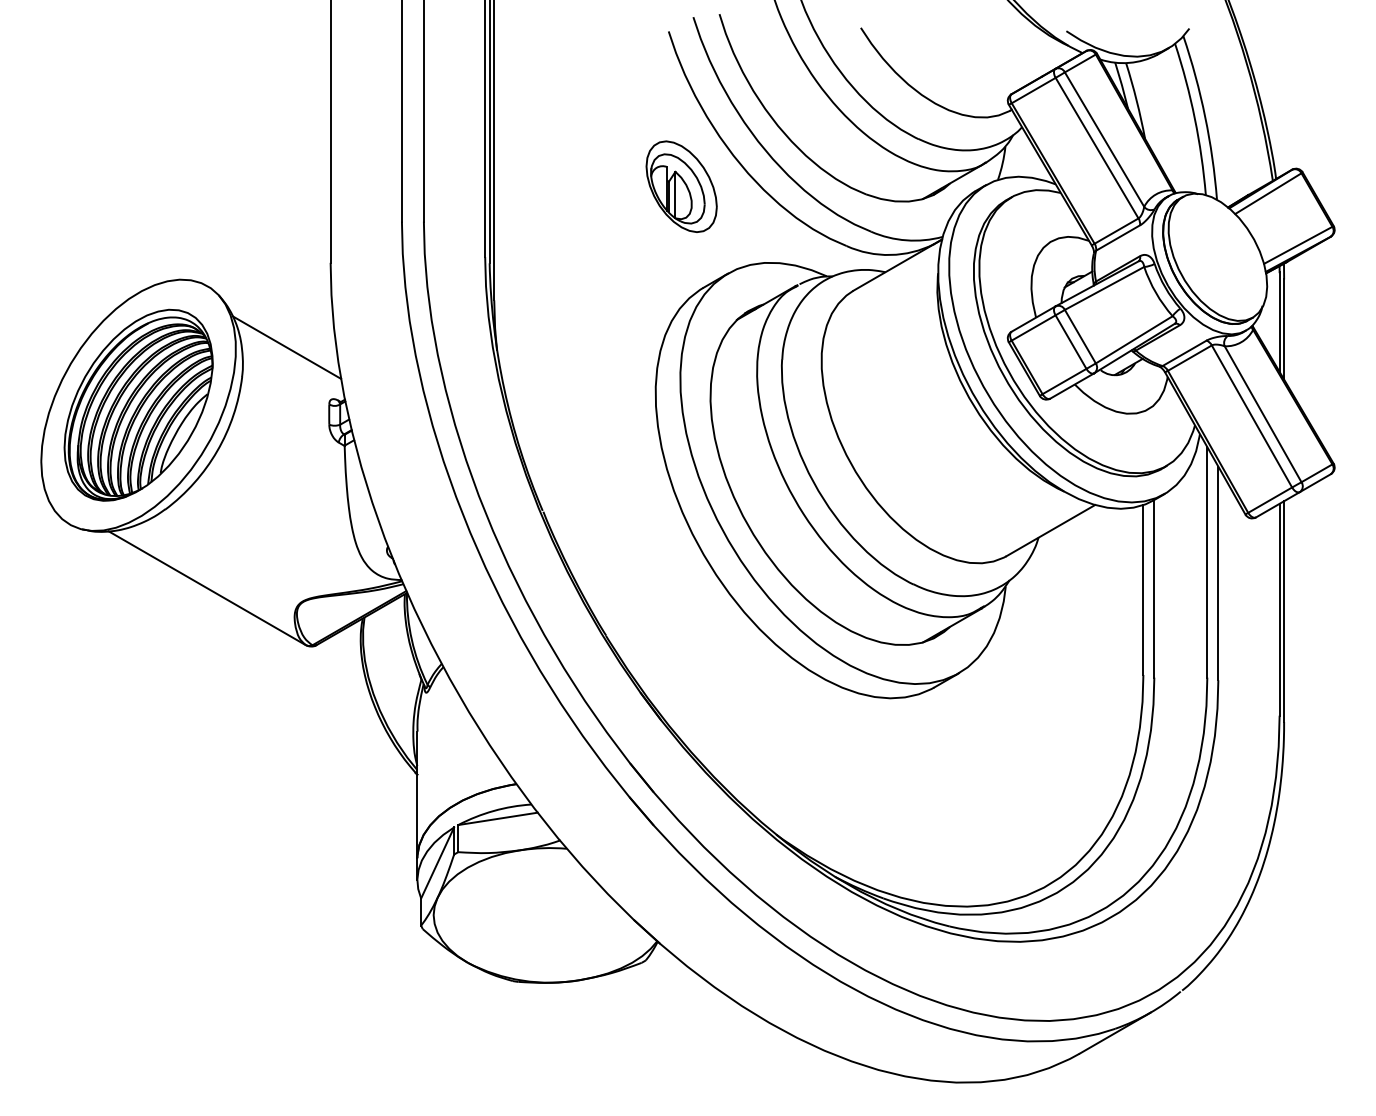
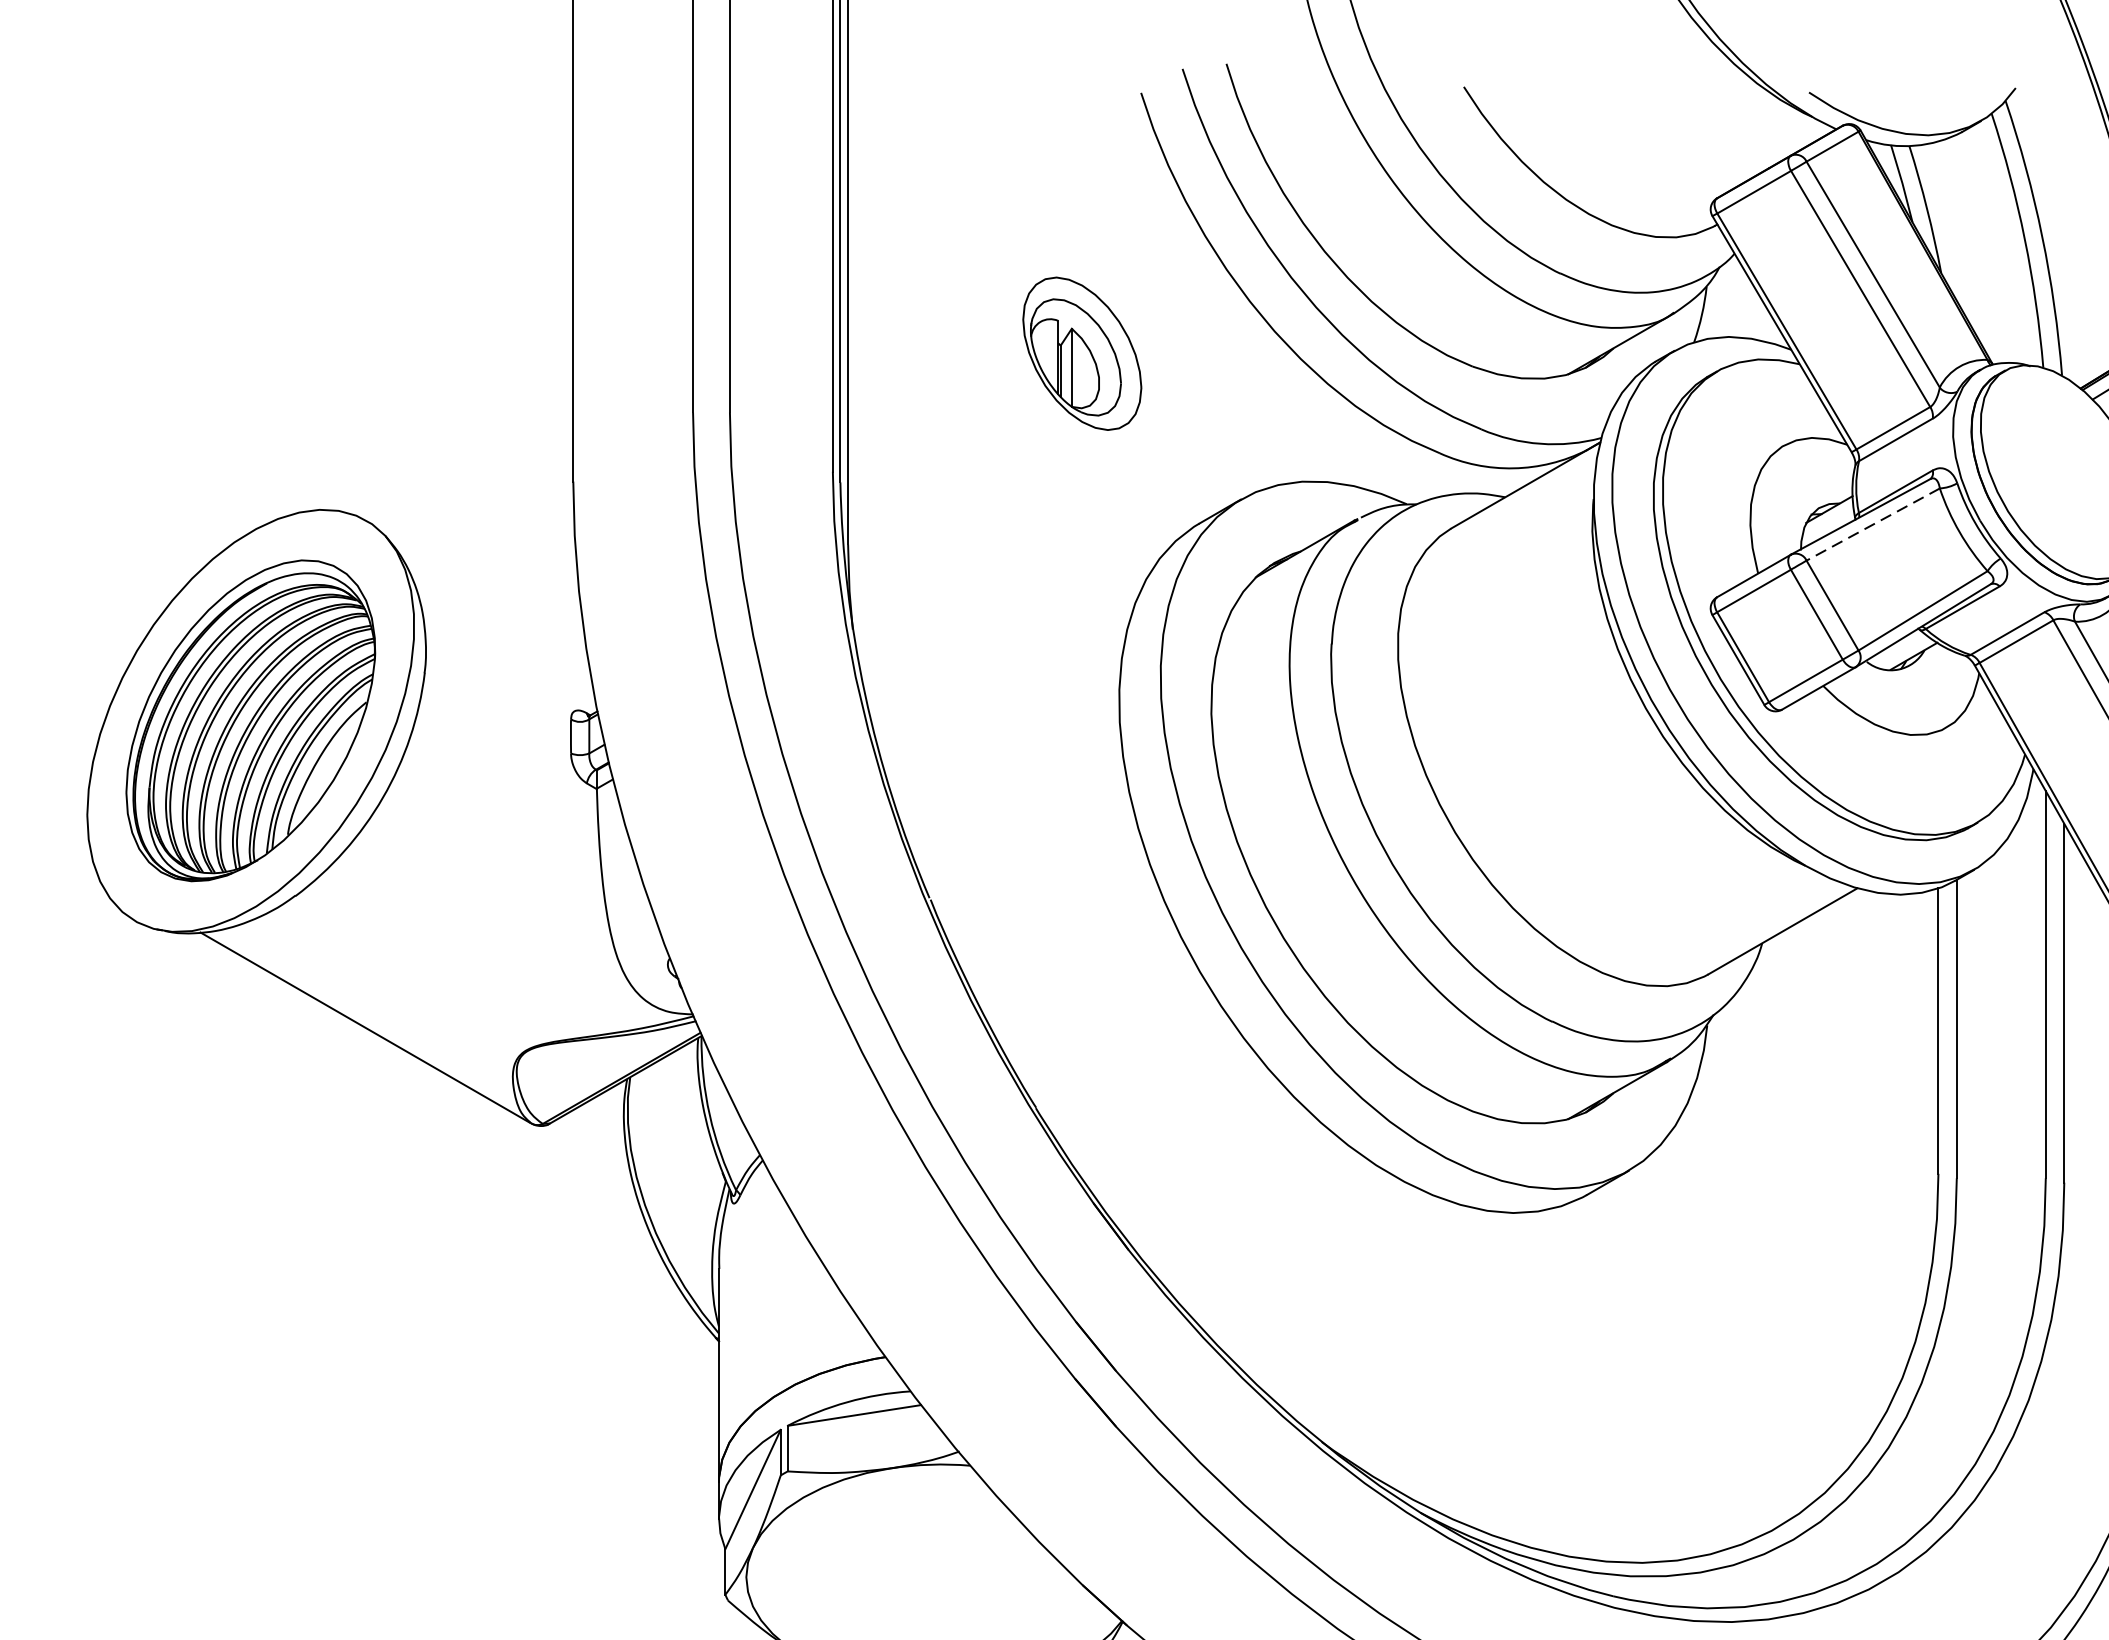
part: (681, 186) -> (1081, 353), moved
line: (1104, 288) -> (1873, 524), solid -> dashed
line: (286, 347) -> (499, 623), removed

